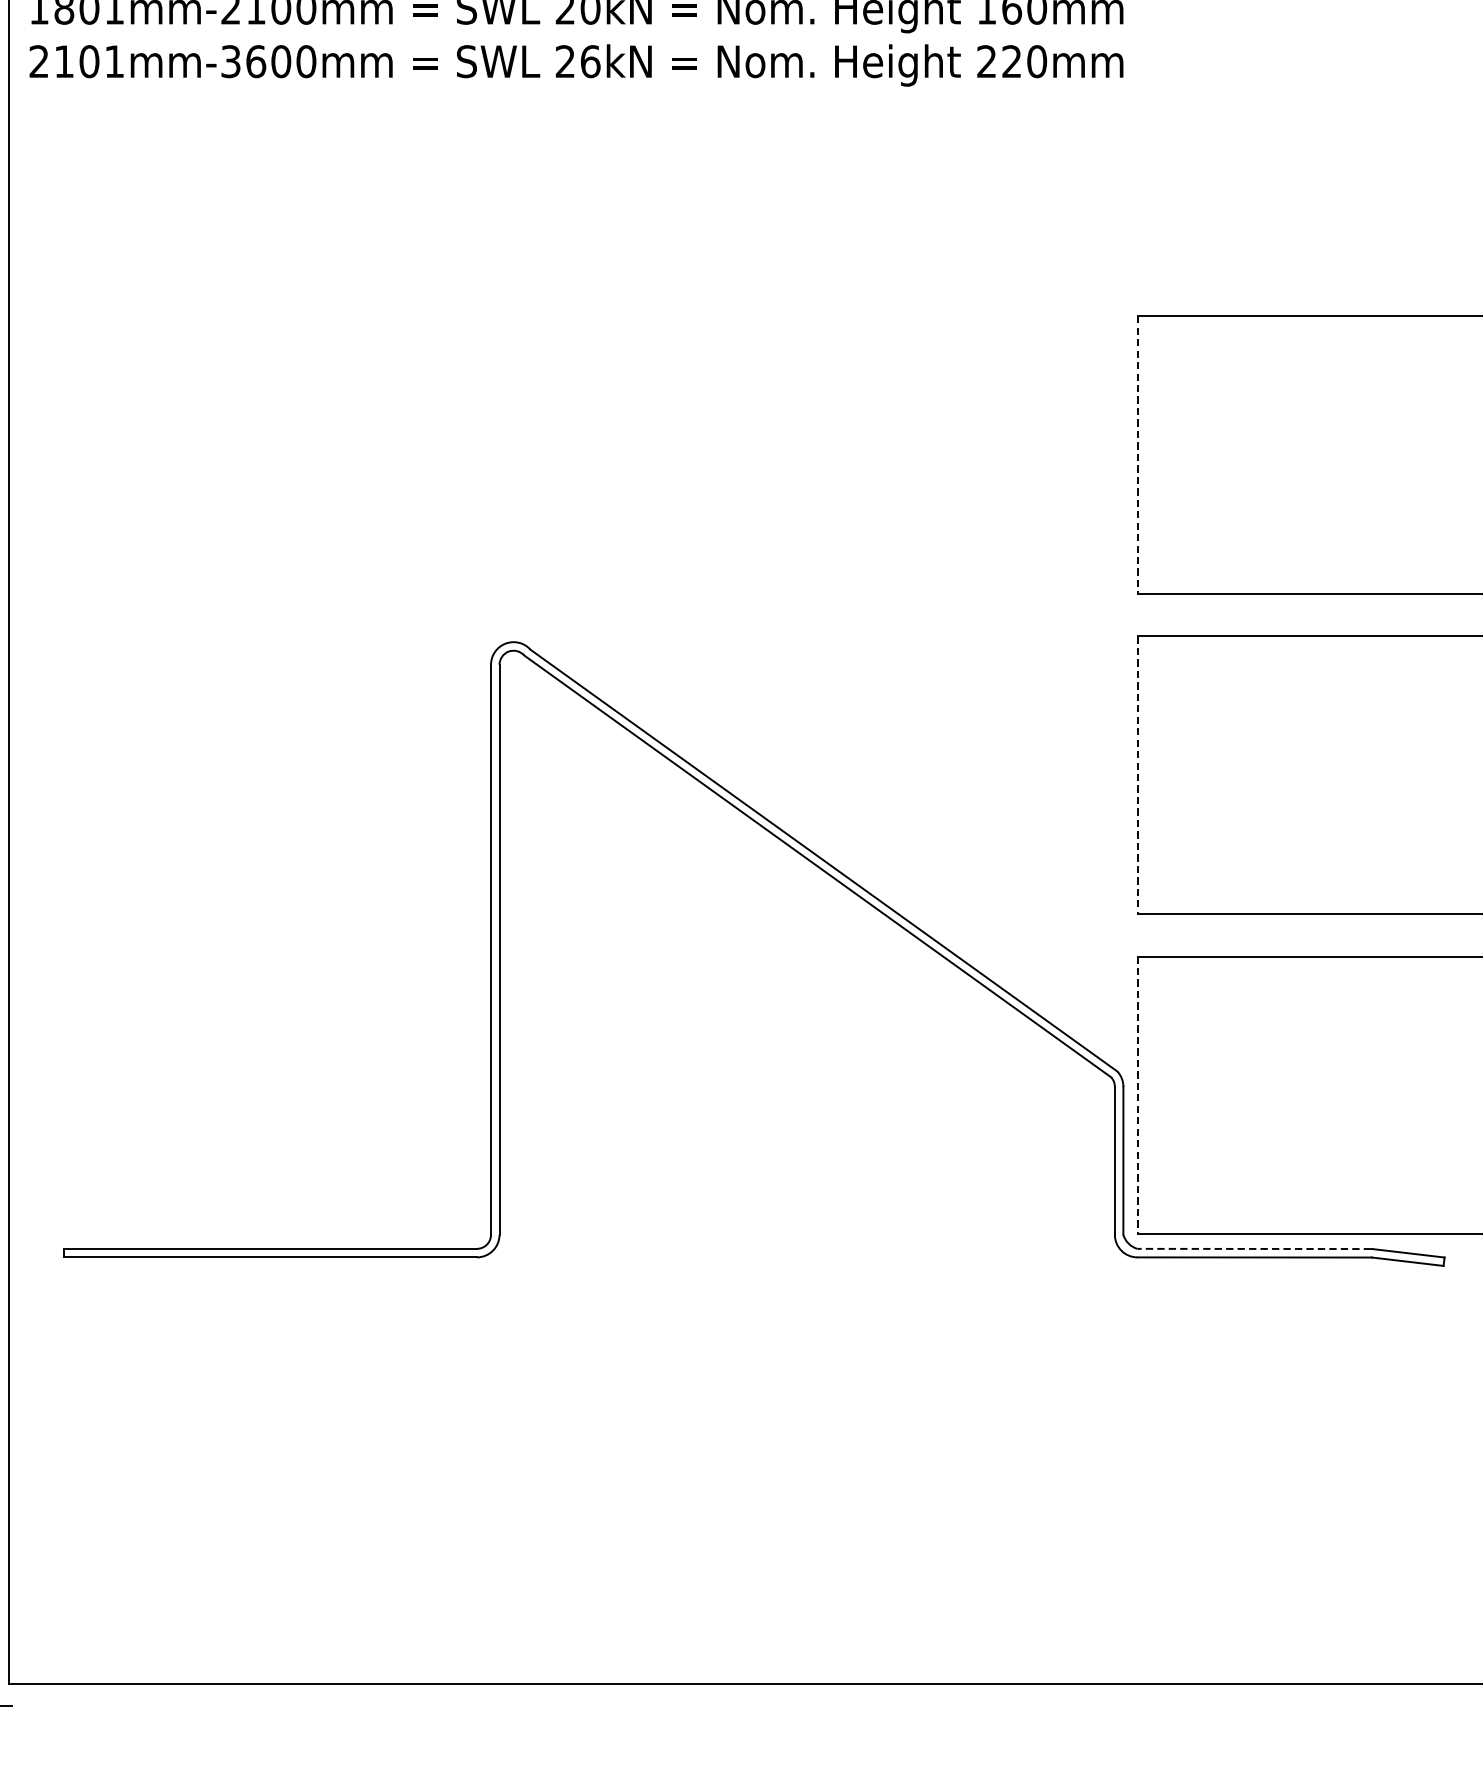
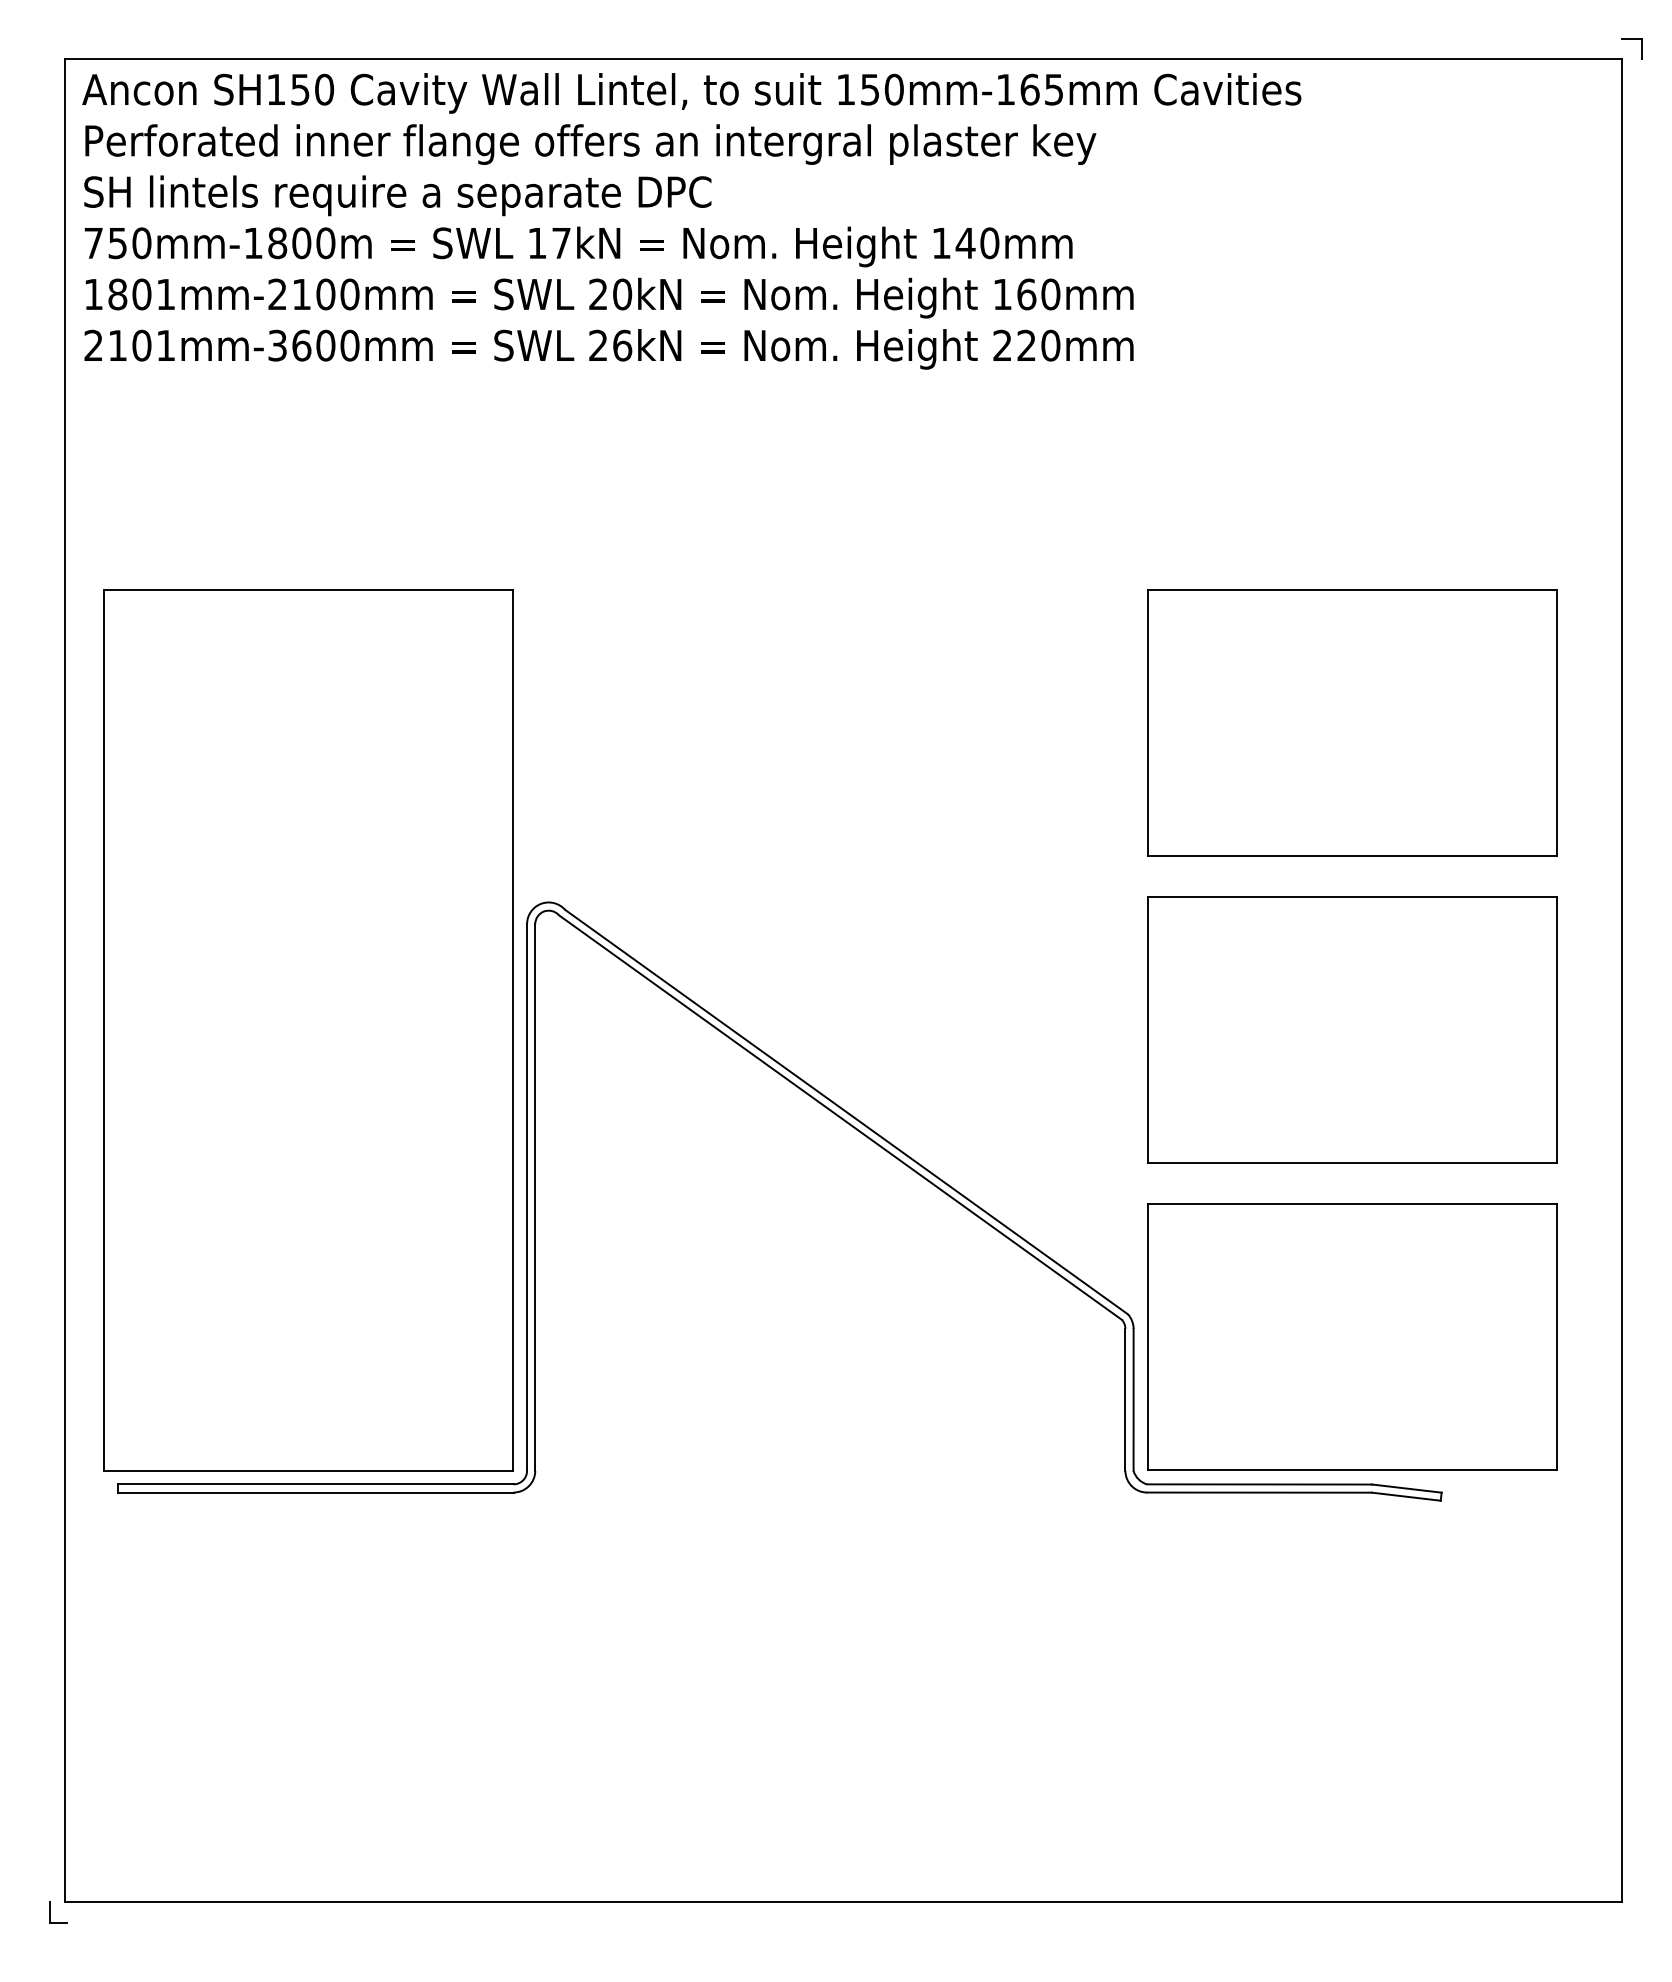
line: (1137, 455) -> (1147, 723), dashed -> solid
part: (263, 775) -> (308, 1030), added
line: (1137, 775) -> (1147, 1030), dashed -> solid
line: (1137, 1095) -> (1147, 1337), dashed -> solid
line: (1254, 1249) -> (1259, 1484), dashed -> solid

